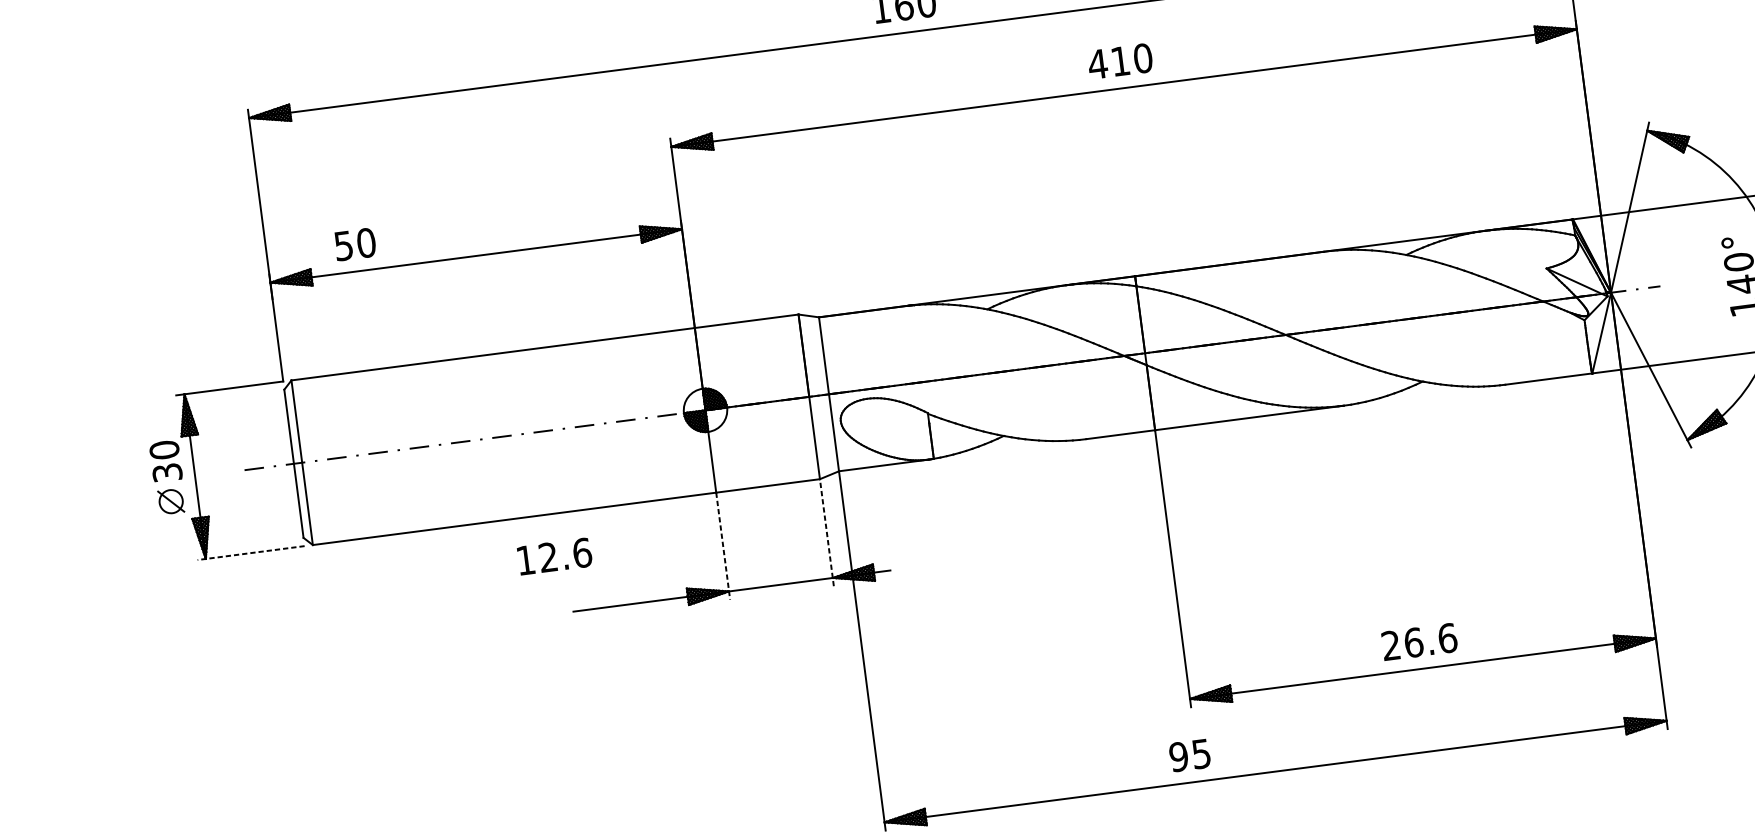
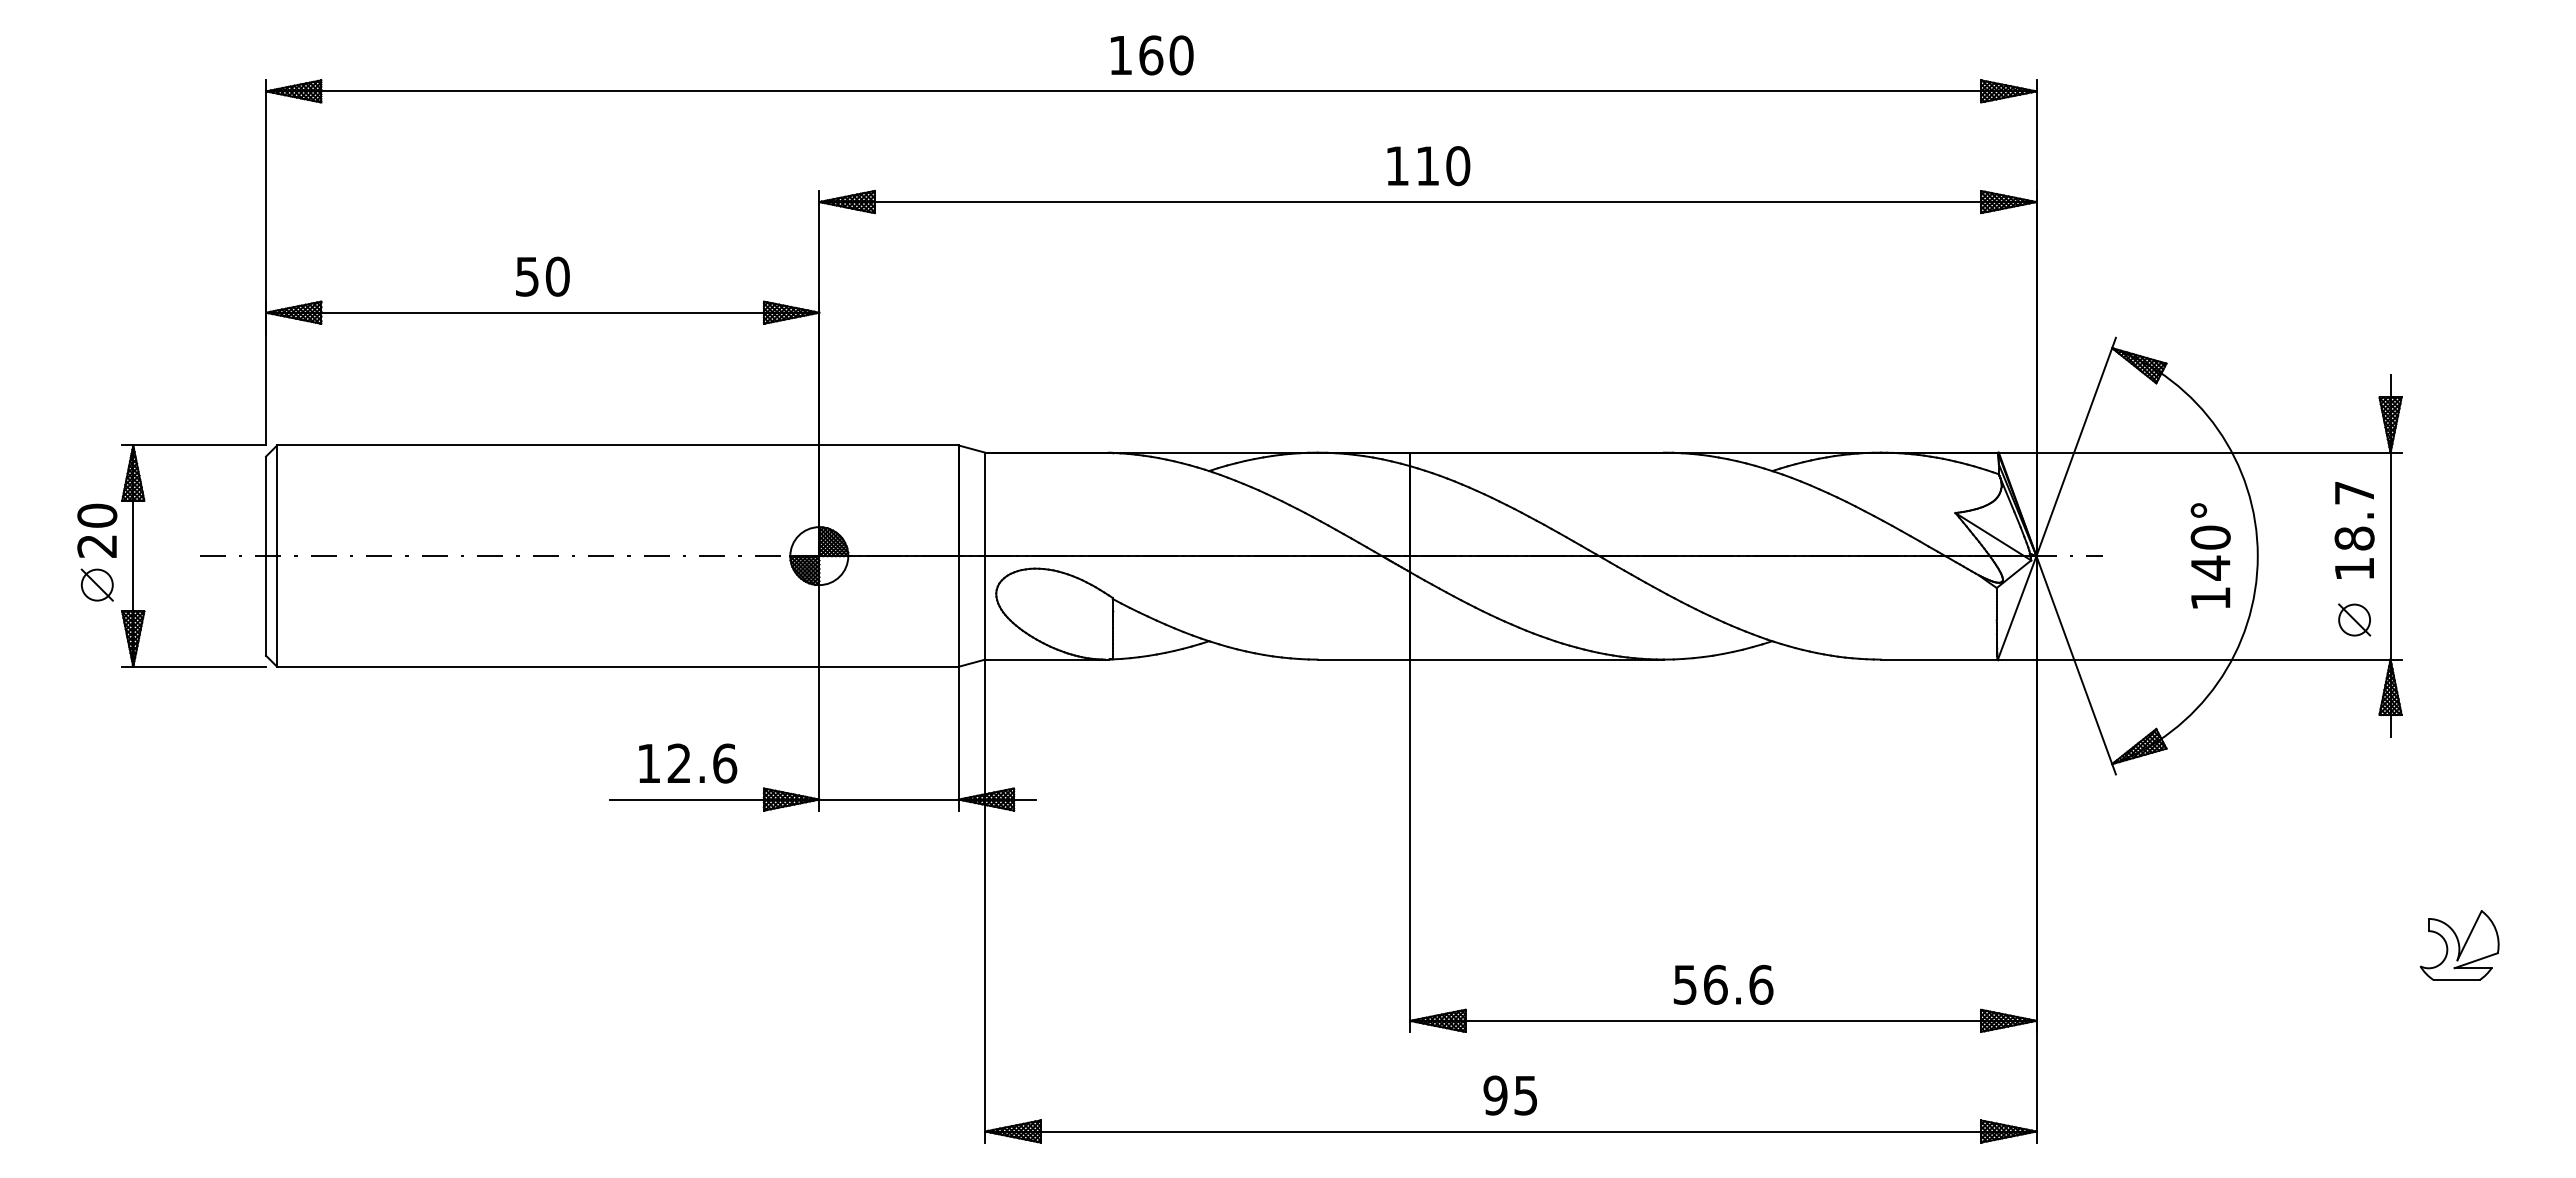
text: (1097, 63) -> (1396, 165), 410 -> 110
text: (355, 244) -> (542, 276), moved
text: (167, 472) -> (97, 545), 30 -> 20
line: (826, 532) -> (958, 738), dashed -> solid
line: (723, 545) -> (819, 738), dashed -> solid
line: (251, 552) -> (194, 666), dashed -> solid
text: (555, 556) -> (688, 763), moved
text: (1390, 645) -> (1684, 984), 26.6 -> 56.6
text: (1190, 755) -> (1510, 1095), moved

